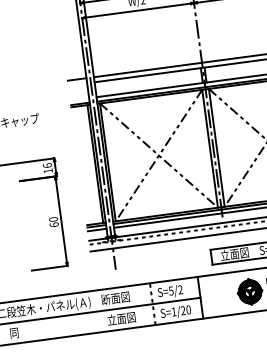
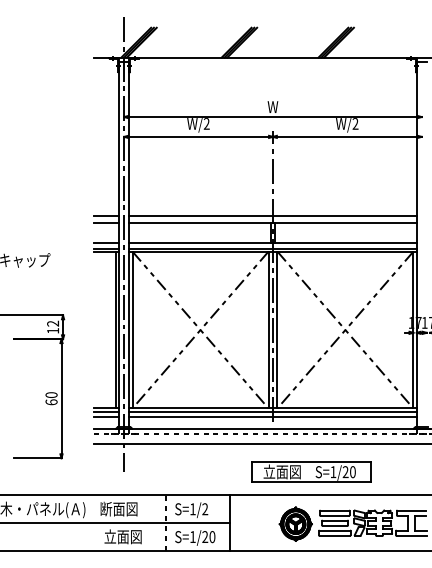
line: (77, 84) -> (106, 222), added
line: (79, 99) -> (106, 242), added
text: (47, 165) -> (53, 323), 16 -> 12
text: (170, 291) -> (192, 509), S=5/2 -> S=1/2

